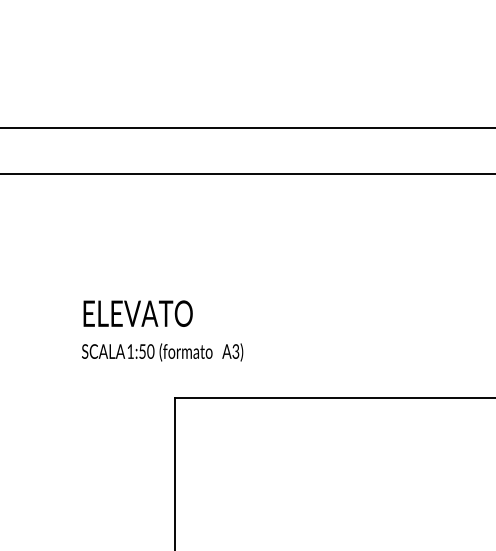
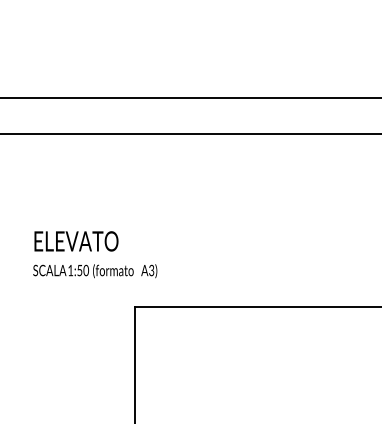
text: (162, 330) -> (95, 254), moved

